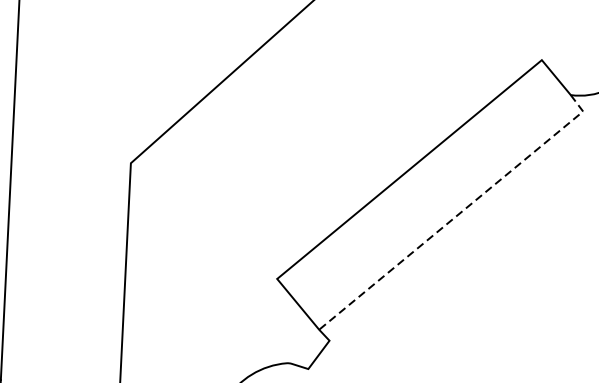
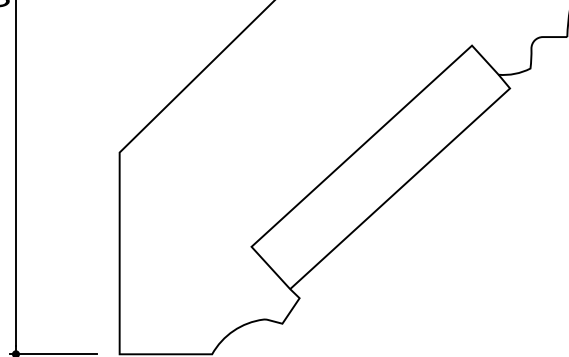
line: (458, 213) -> (406, 182), dashed -> solid

